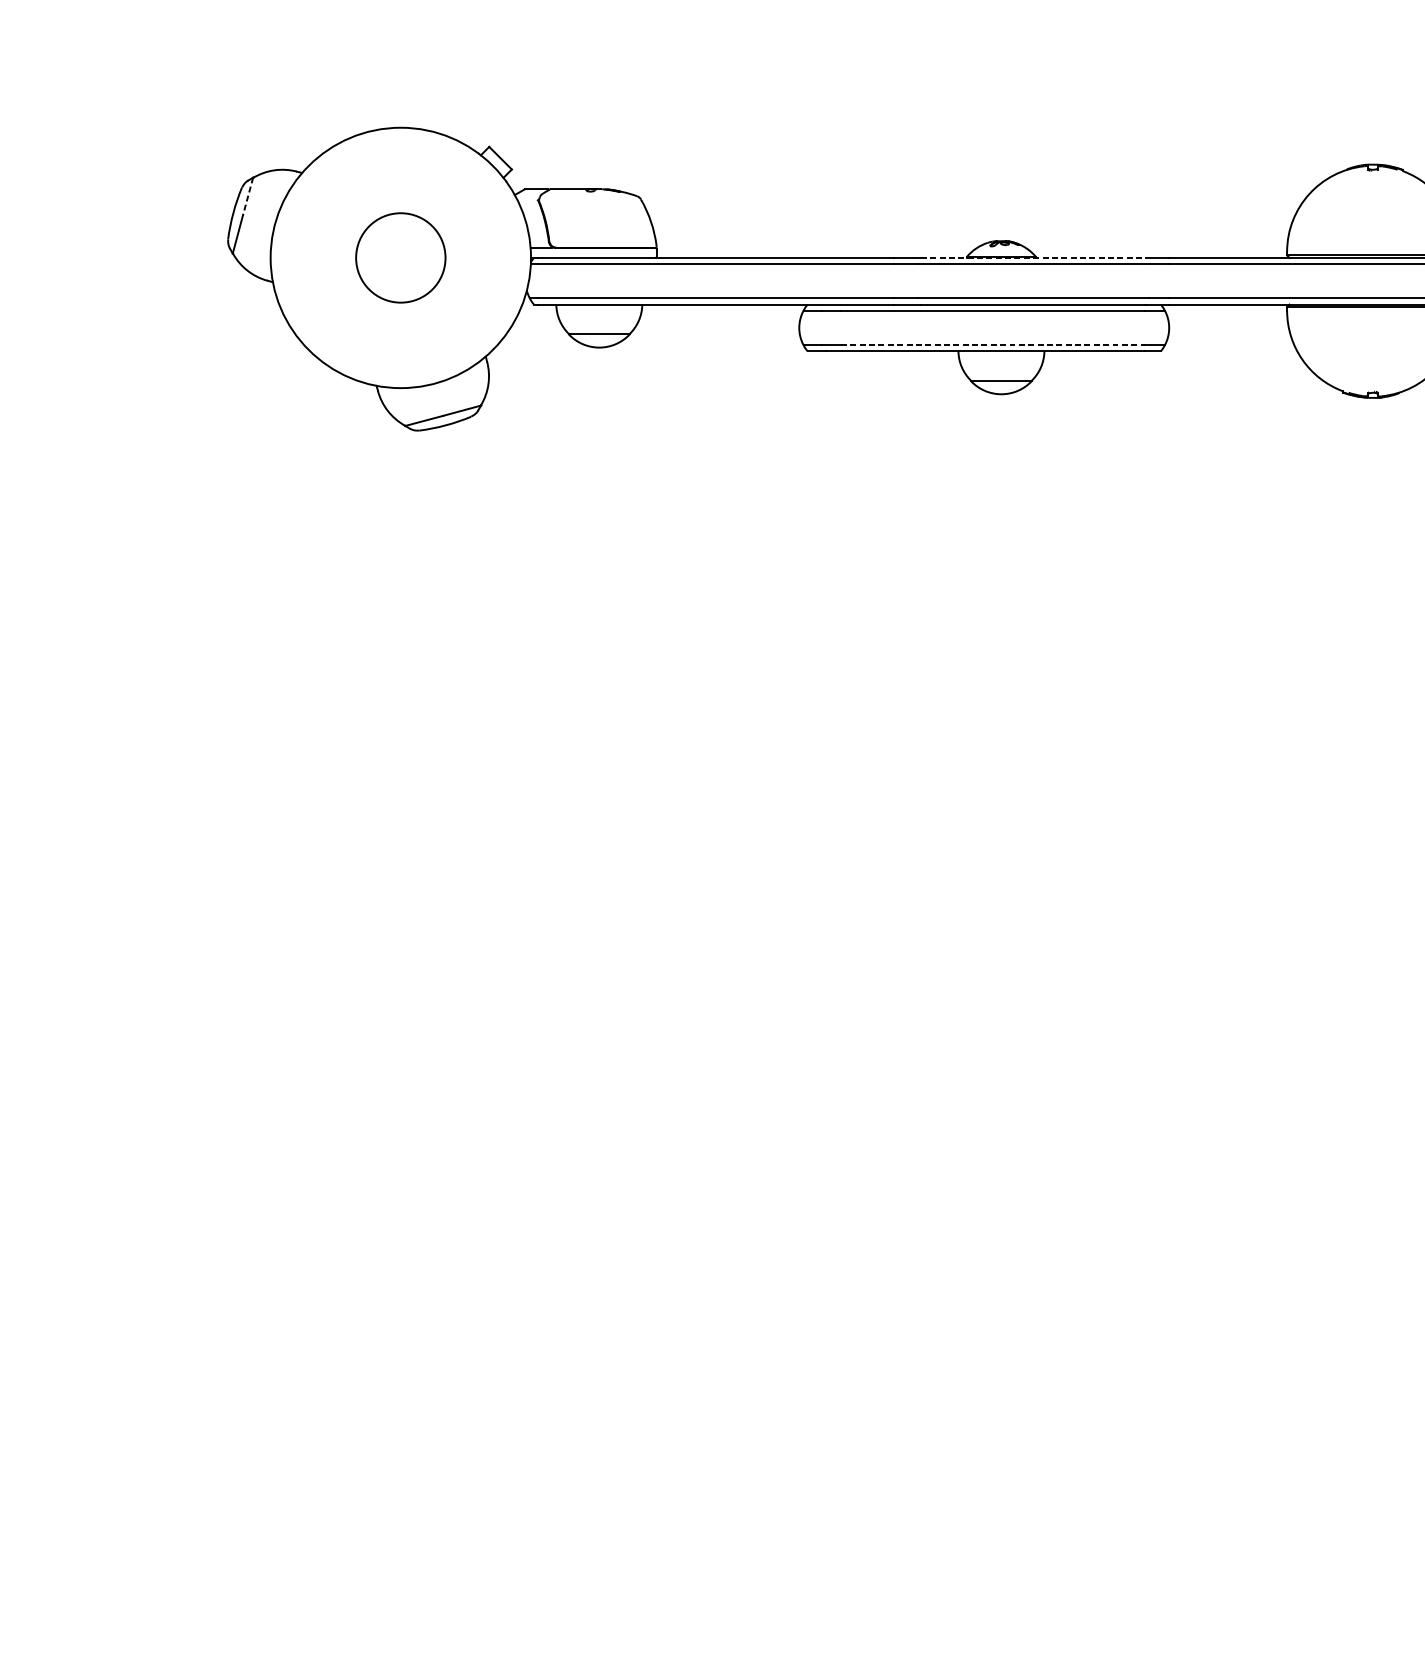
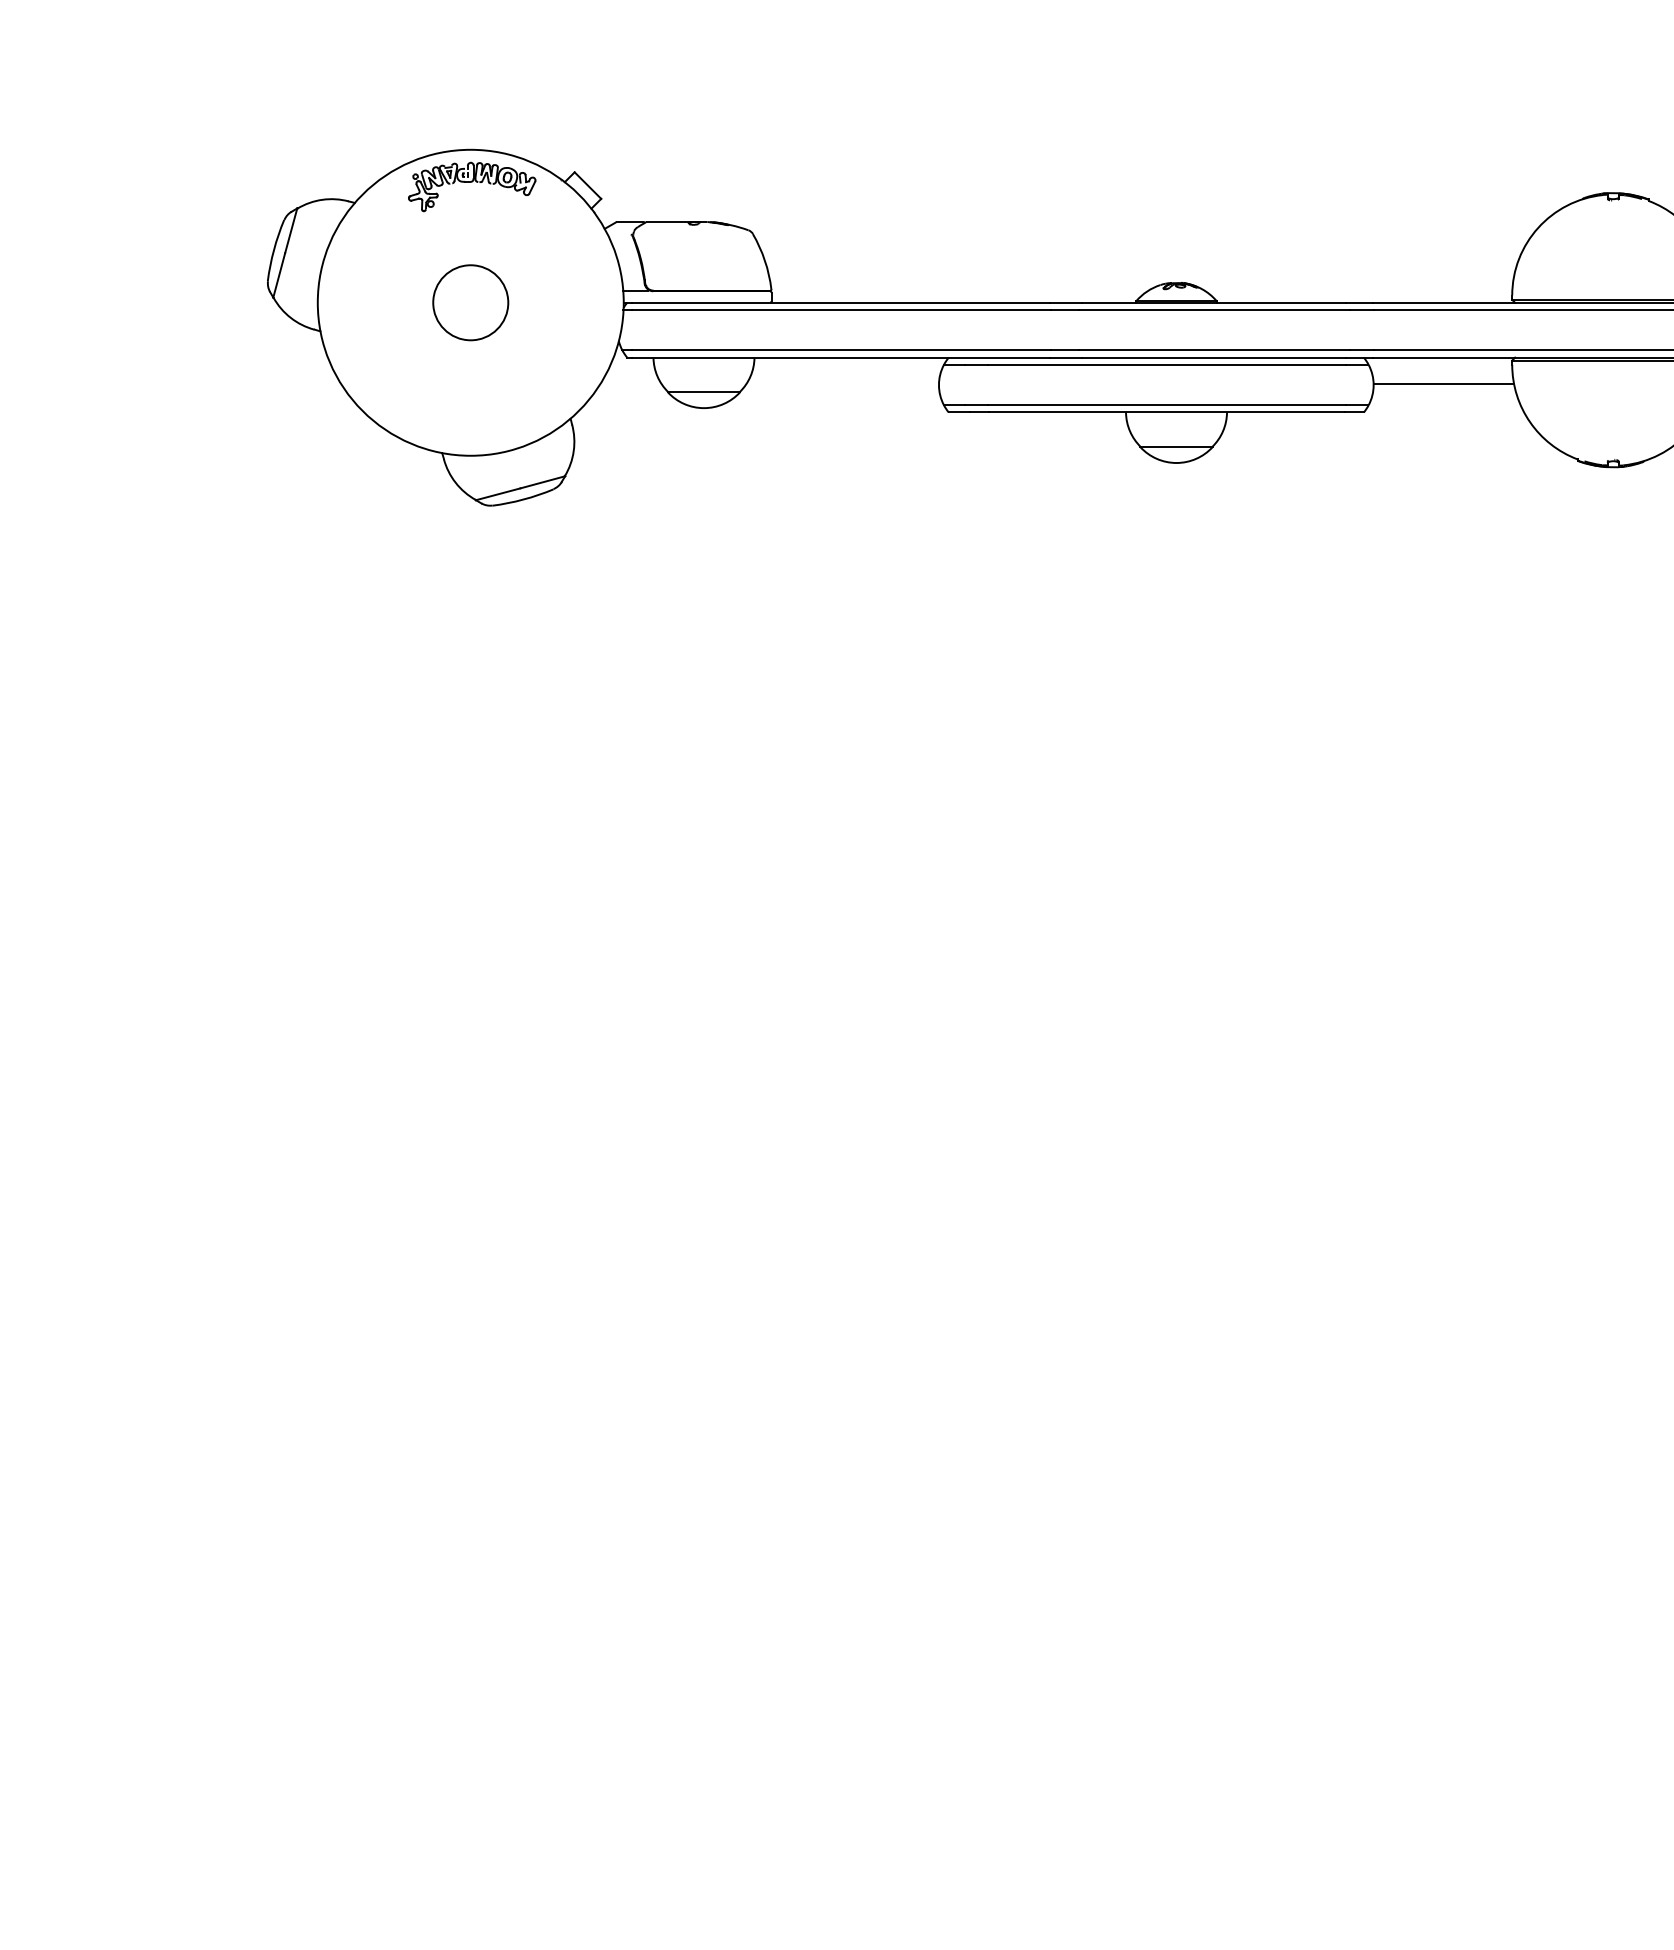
part: (402, 158) -> (472, 186), added
line: (248, 197) -> (291, 231), dashed -> solid
circle: (400, 257) -> (470, 302), size x0.71
line: (1033, 257) -> (1214, 302), dashed -> solid
line: (1228, 326) -> (1443, 383), added
line: (992, 345) -> (1166, 405), dashed -> solid

